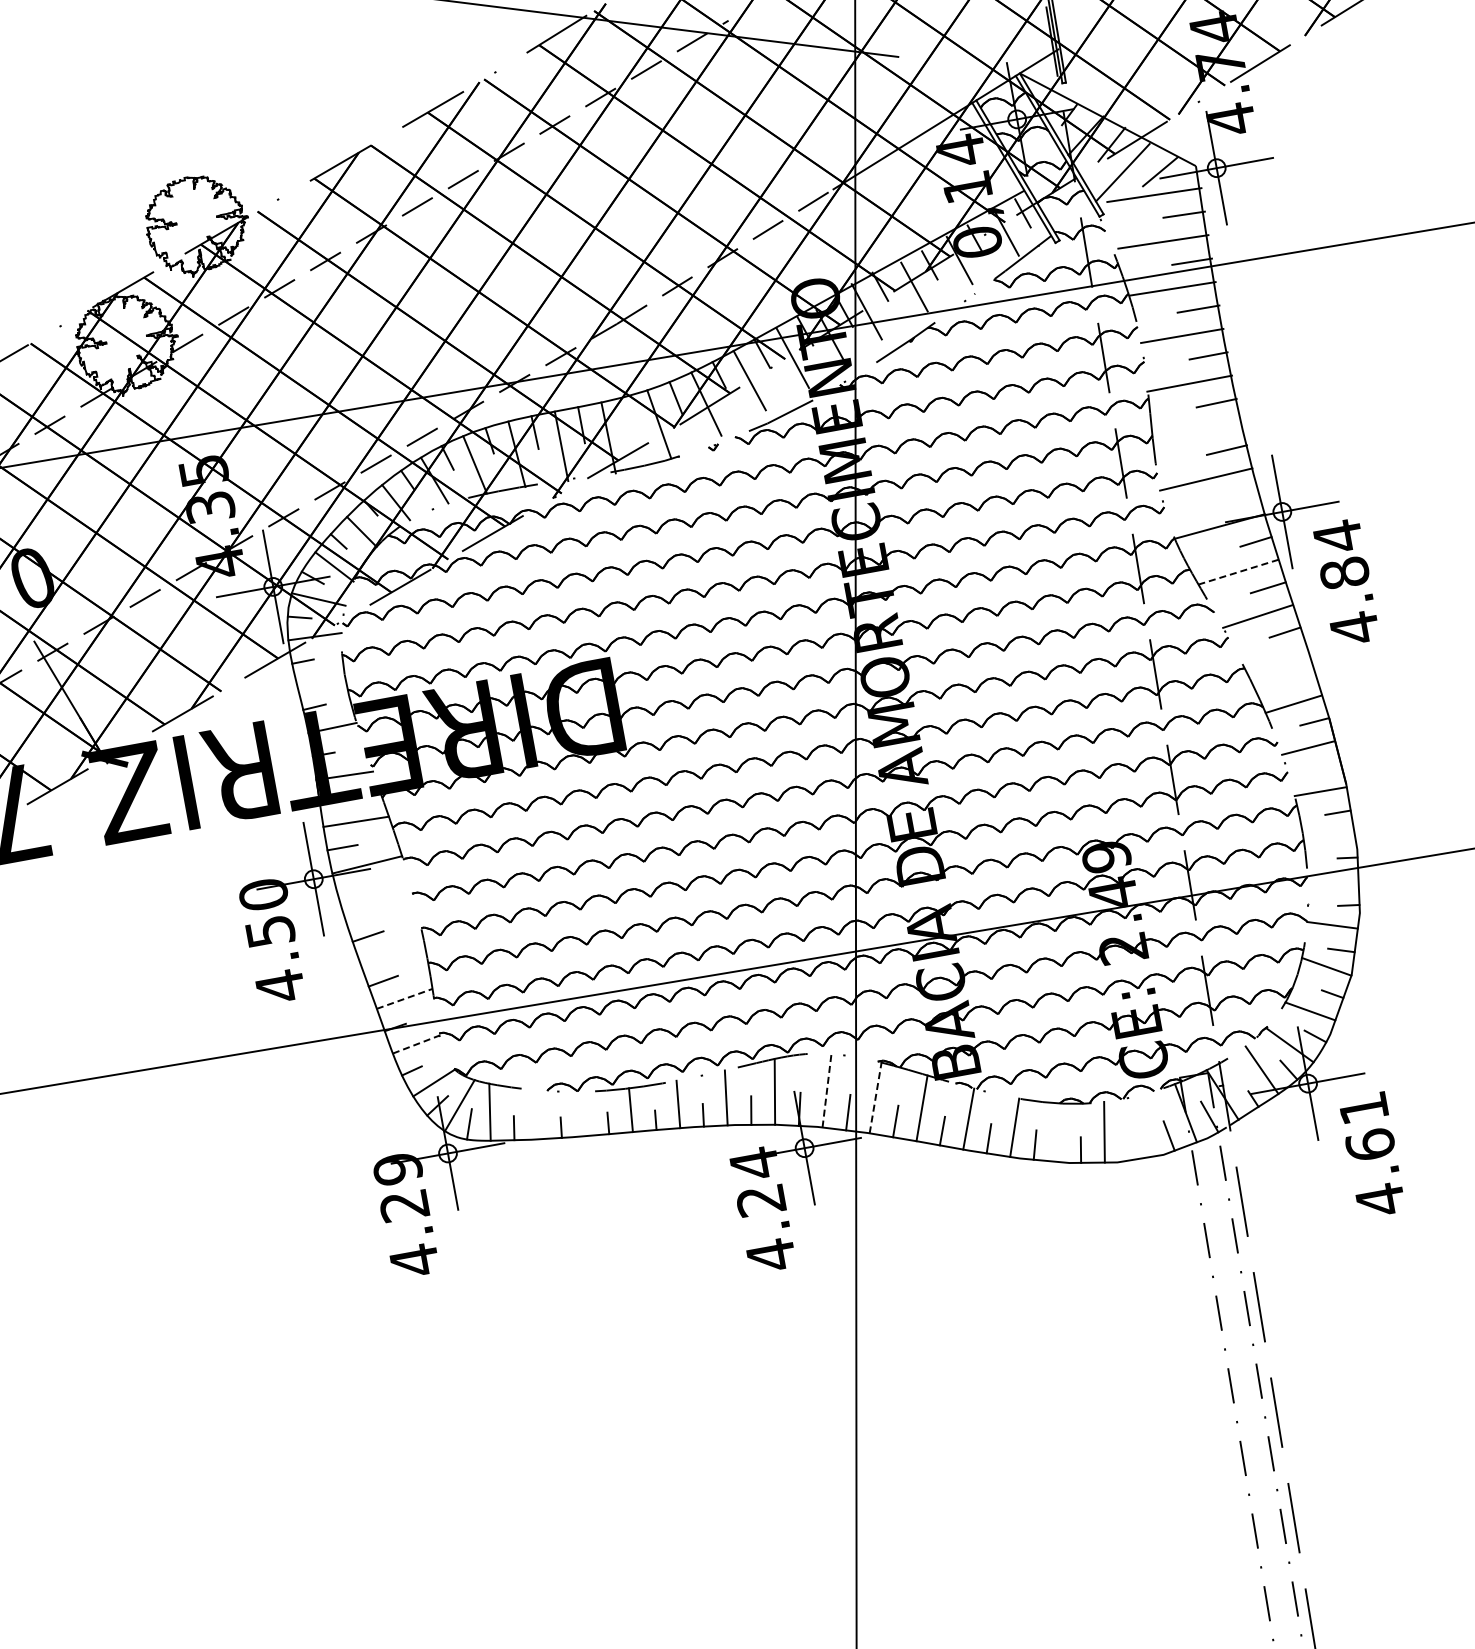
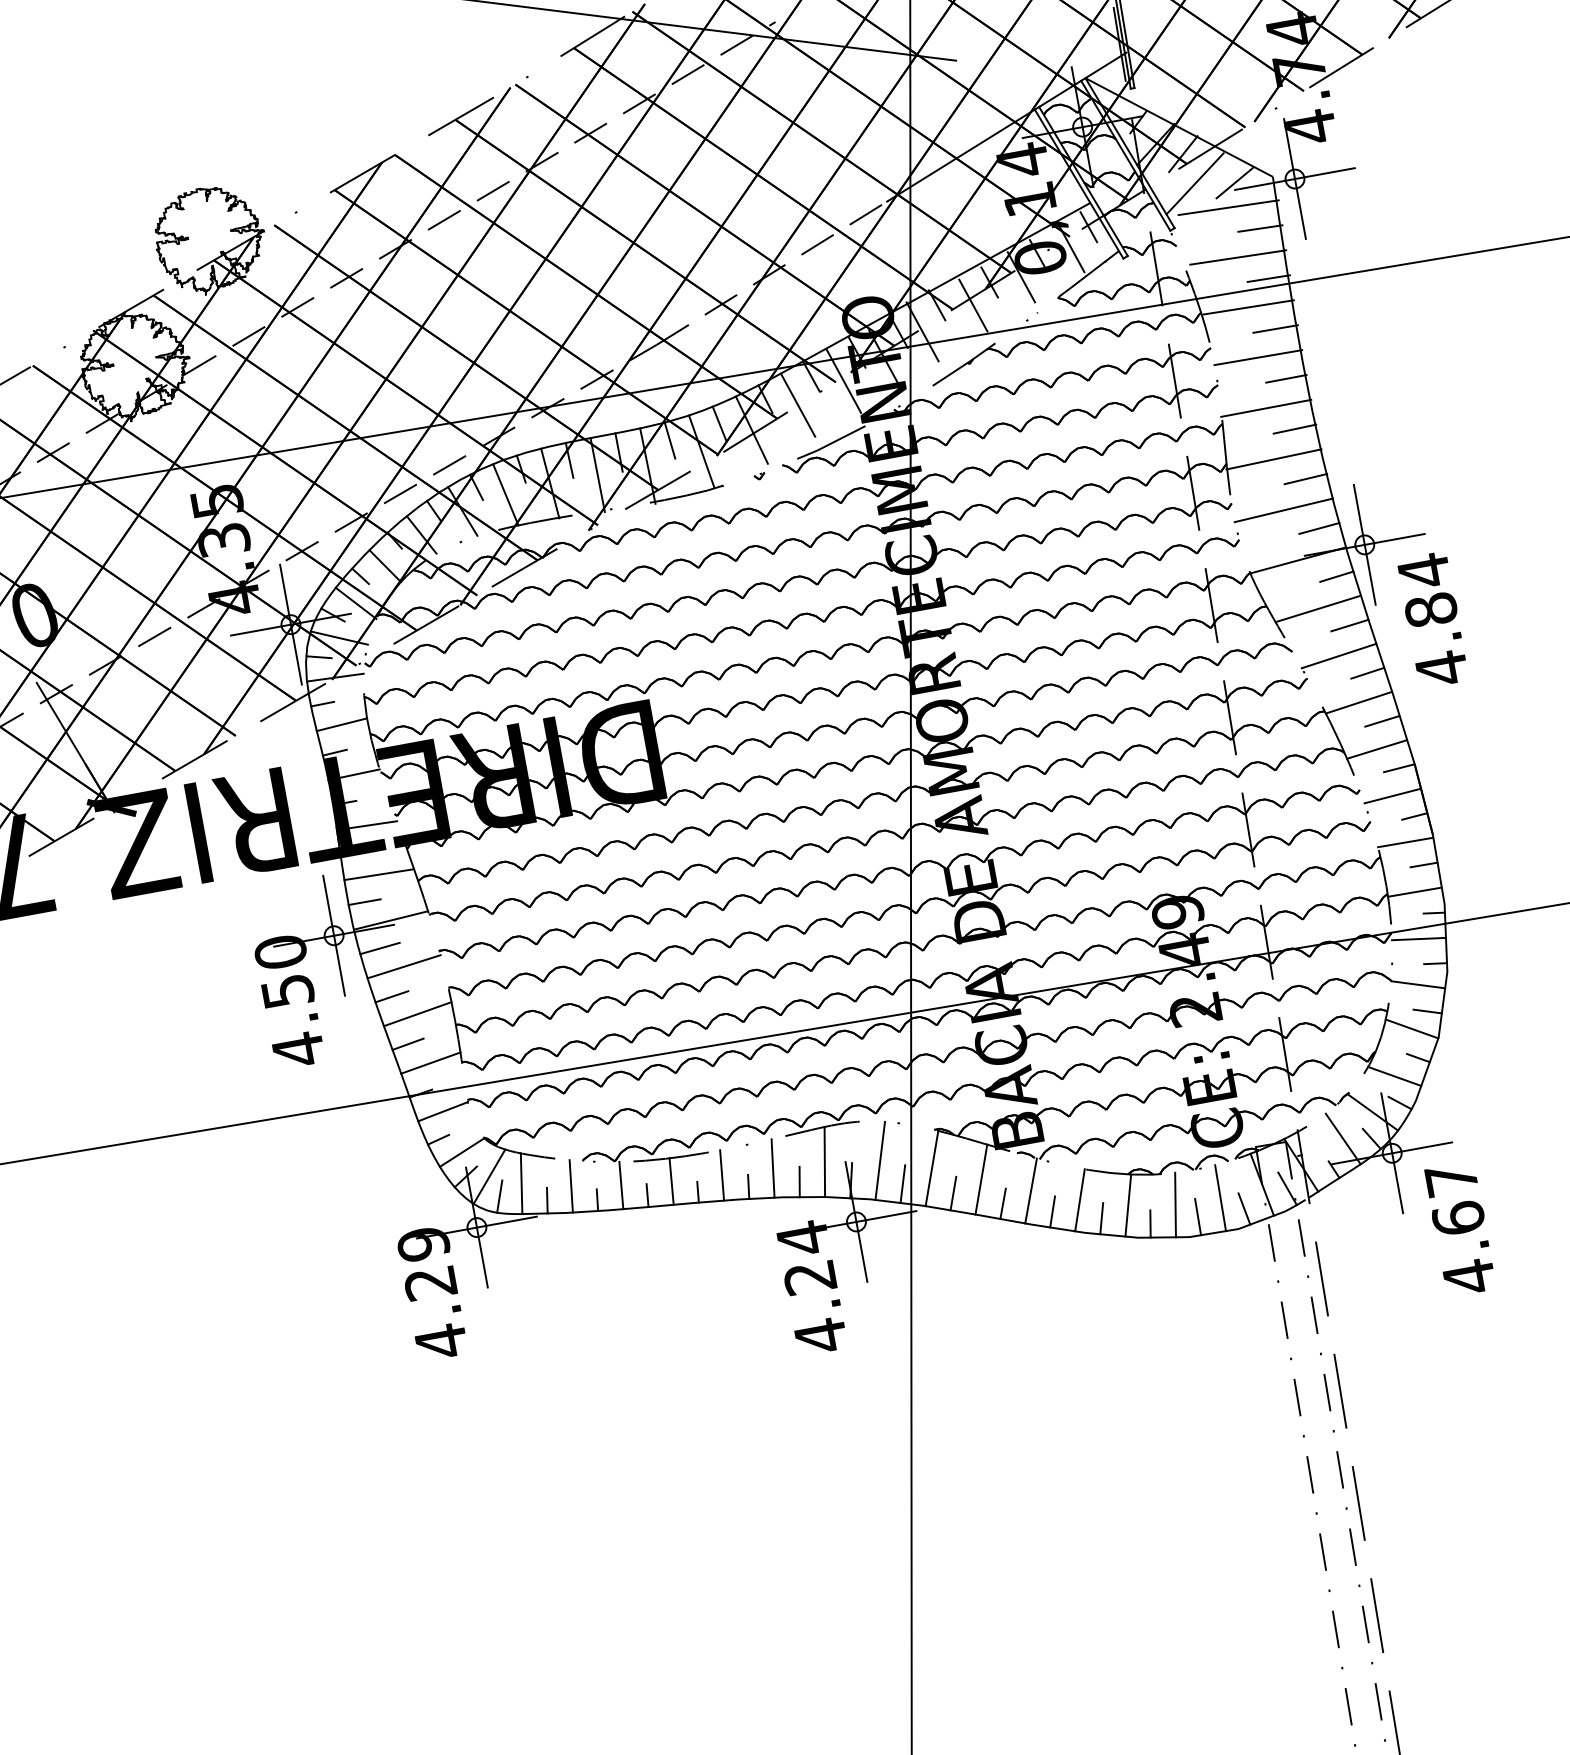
line: (629, 413) -> (670, 440), added
line: (1196, 431) -> (1273, 459), added
line: (1239, 496) -> (1319, 528), added
line: (1238, 572) -> (1318, 609), dashed -> solid
line: (1276, 660) -> (1358, 702), added
line: (1298, 677) -> (1382, 721), added
line: (320, 680) -> (341, 724), added
line: (1328, 767) -> (1413, 816), added
line: (1329, 838) -> (1415, 892), added
line: (1332, 882) -> (1418, 939), added
line: (356, 890) -> (379, 947), added
line: (379, 908) -> (404, 966), added
line: (392, 952) -> (417, 1013), added
line: (404, 998) -> (430, 1062), dashed -> solid
line: (416, 1044) -> (443, 1111), dashed -> solid
line: (827, 1090) -> (880, 1160), dashed -> solid
line: (875, 1097) -> (931, 1168), dashed -> solid
text: (1363, 1108) -> (1451, 1179), 4.61 -> 4.67
line: (583, 1113) -> (621, 1185), added
line: (536, 1114) -> (571, 1186), added
line: (1146, 1125) -> (1220, 1197), added
line: (1059, 1132) -> (1127, 1205), added
line: (1125, 1143) -> (1197, 1216), added

